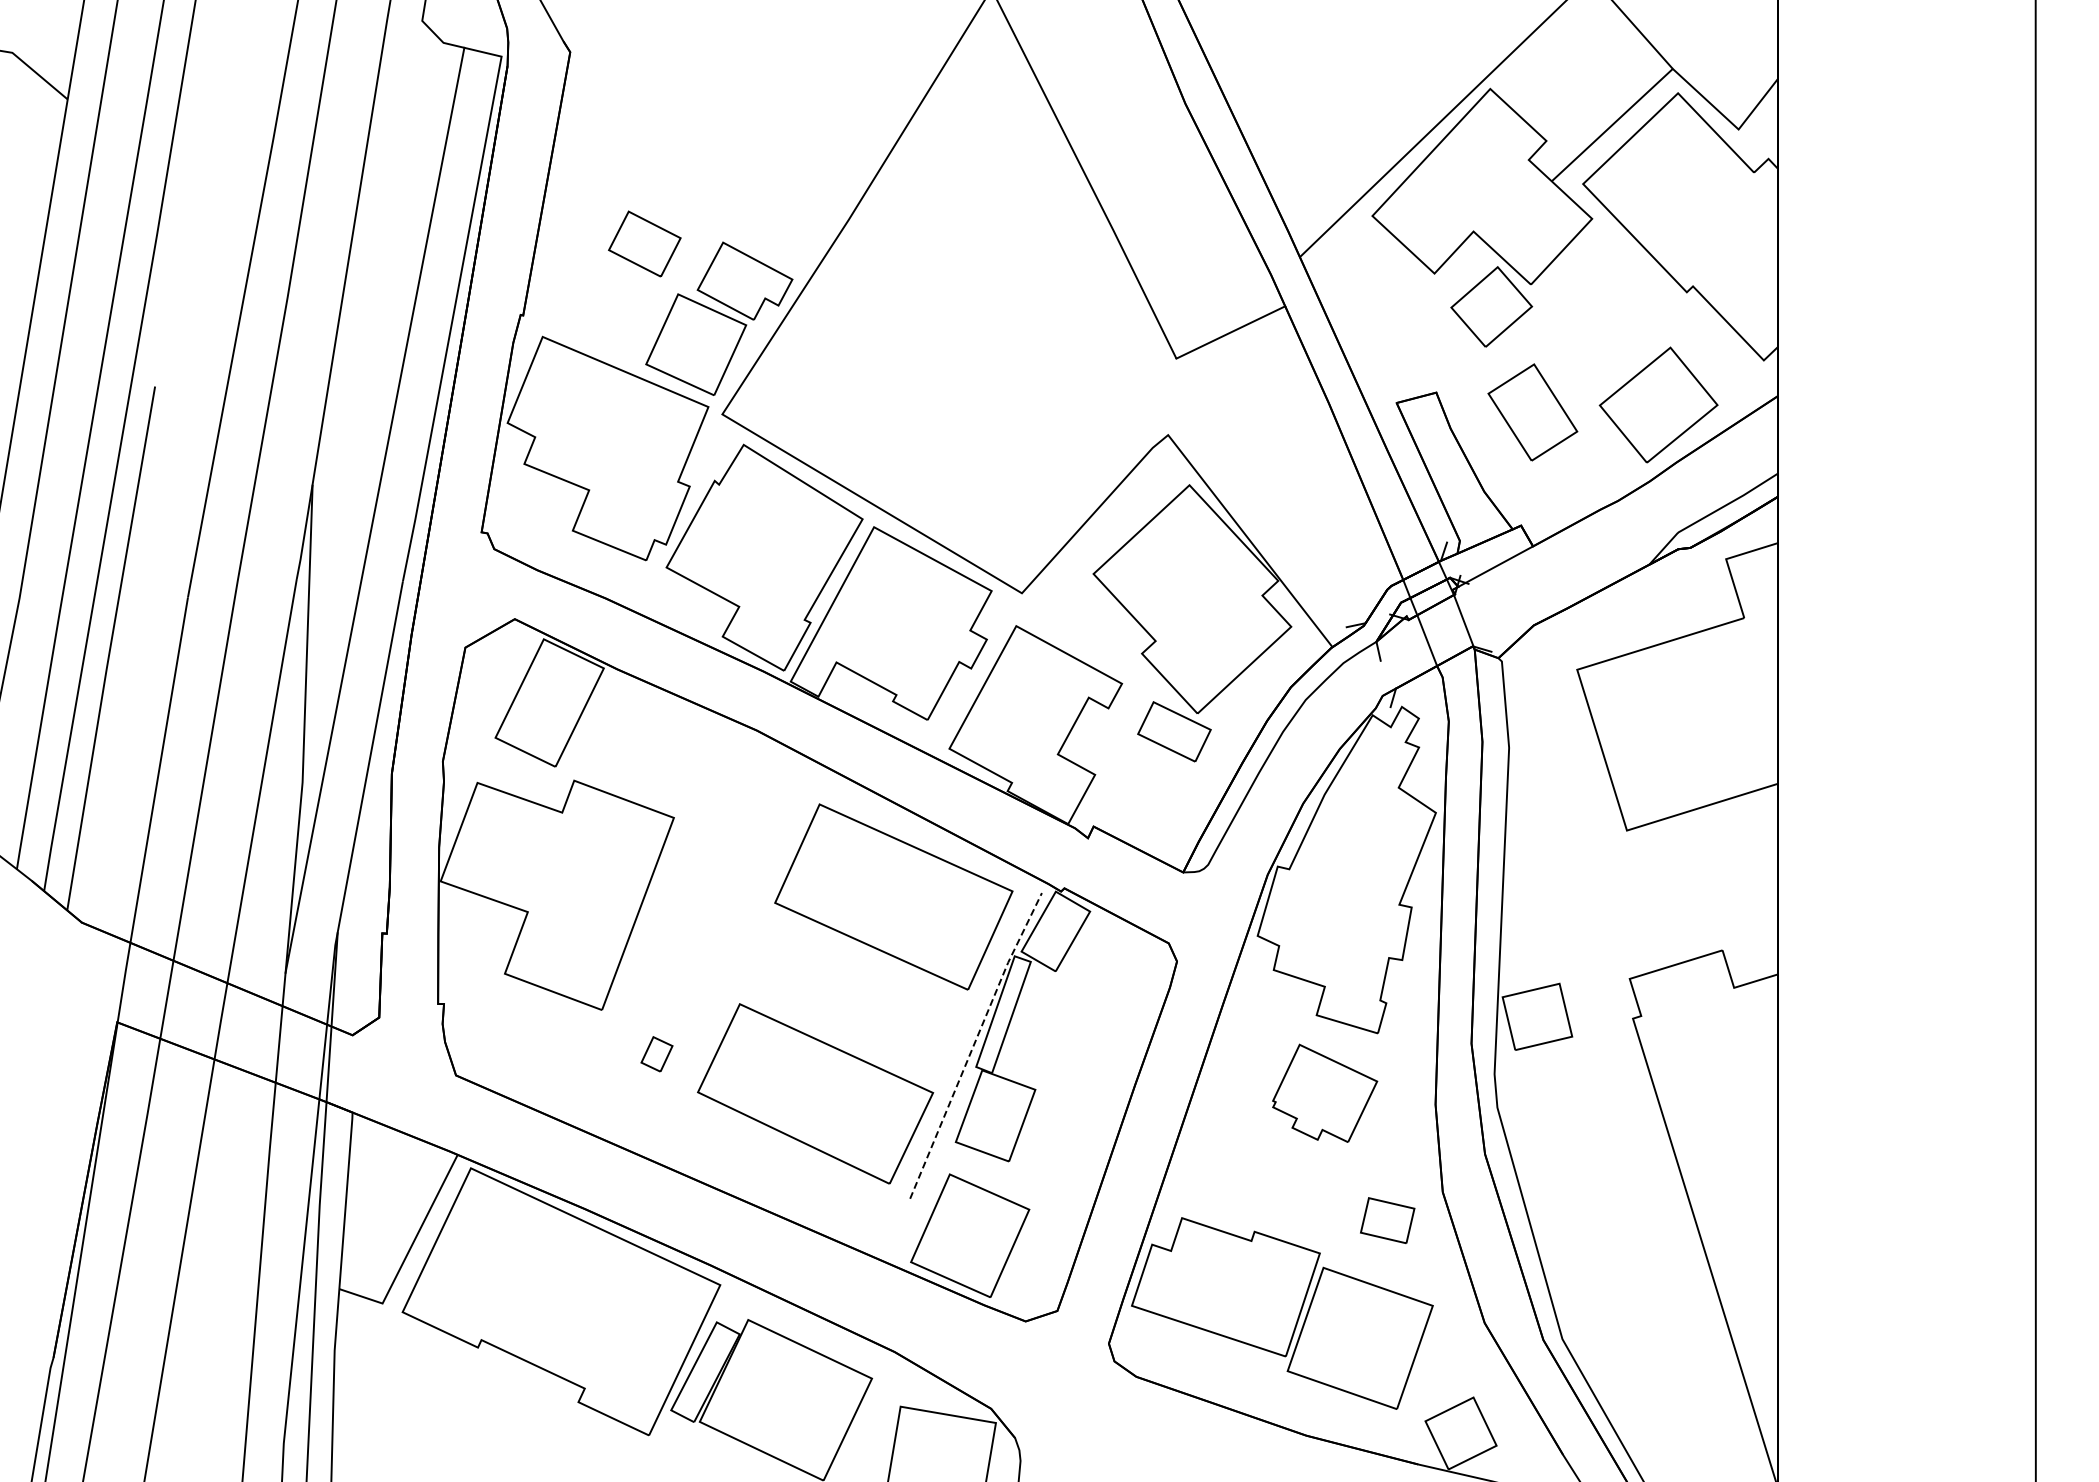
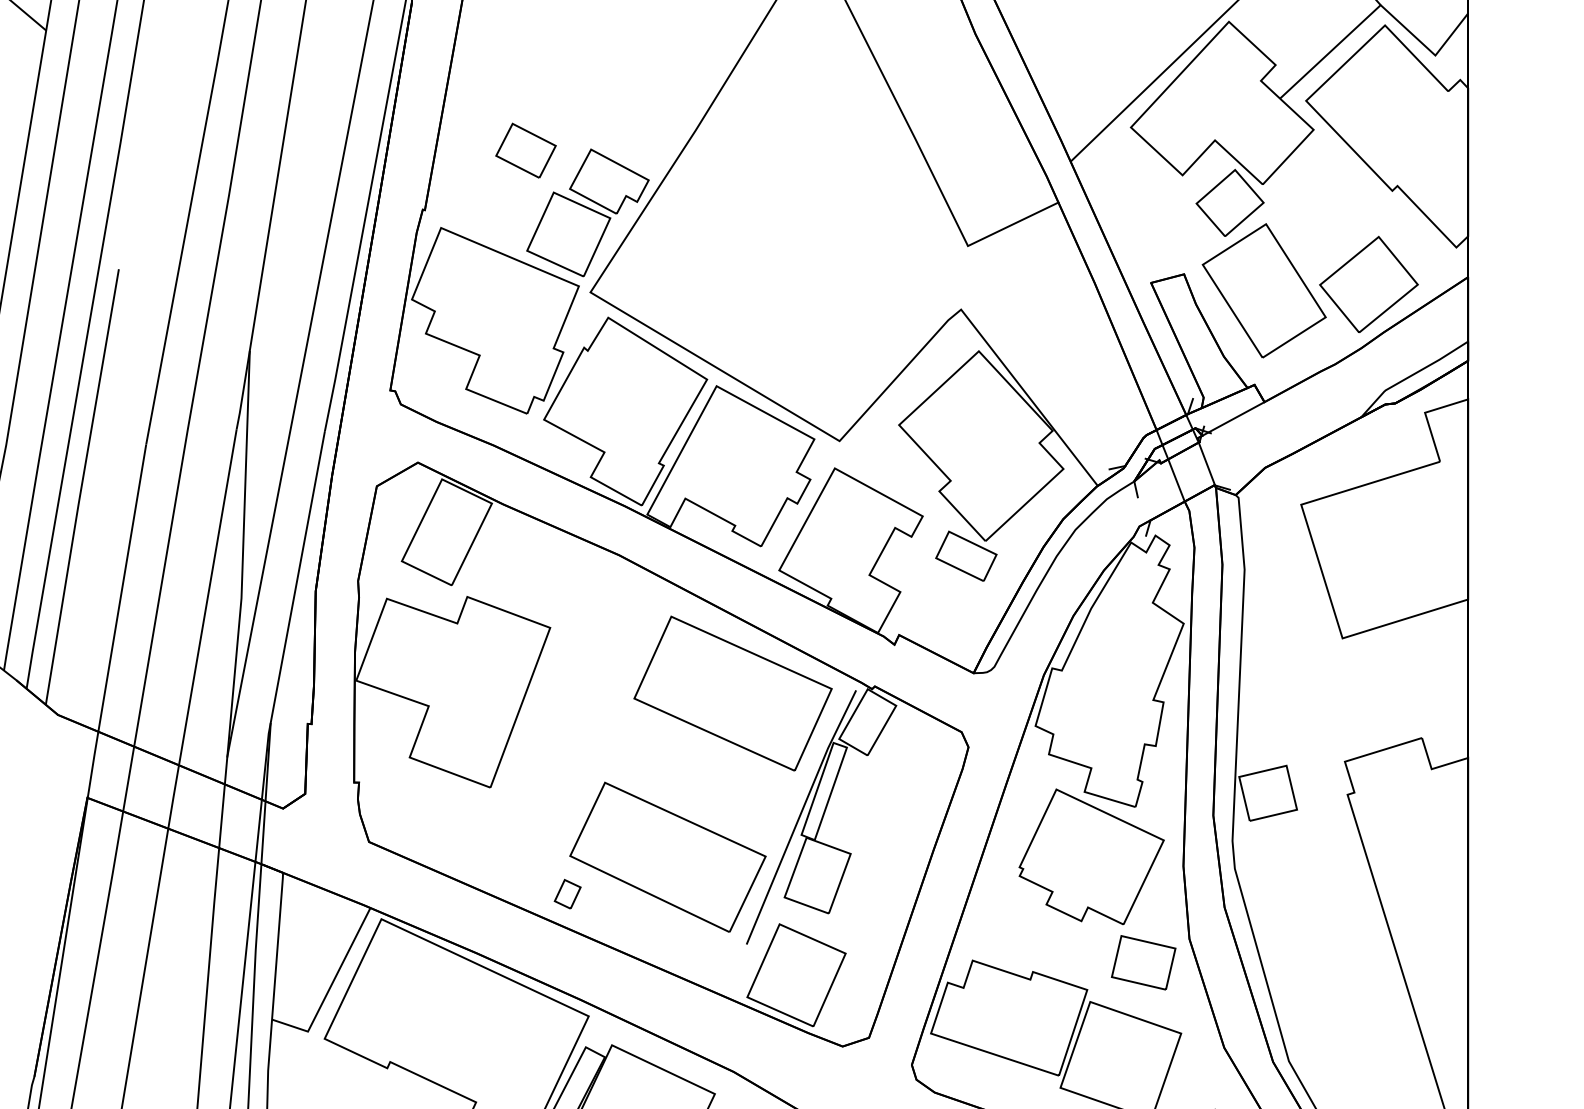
part: (1532, 412) -> (1264, 290), size x1.67
line: (974, 1043) -> (800, 815), dashed -> solid
part: (656, 1054) -> (567, 894), moved
part: (1324, 1093) -> (1091, 857), size x1.67
part: (1387, 1220) -> (1143, 962), size x1.43

